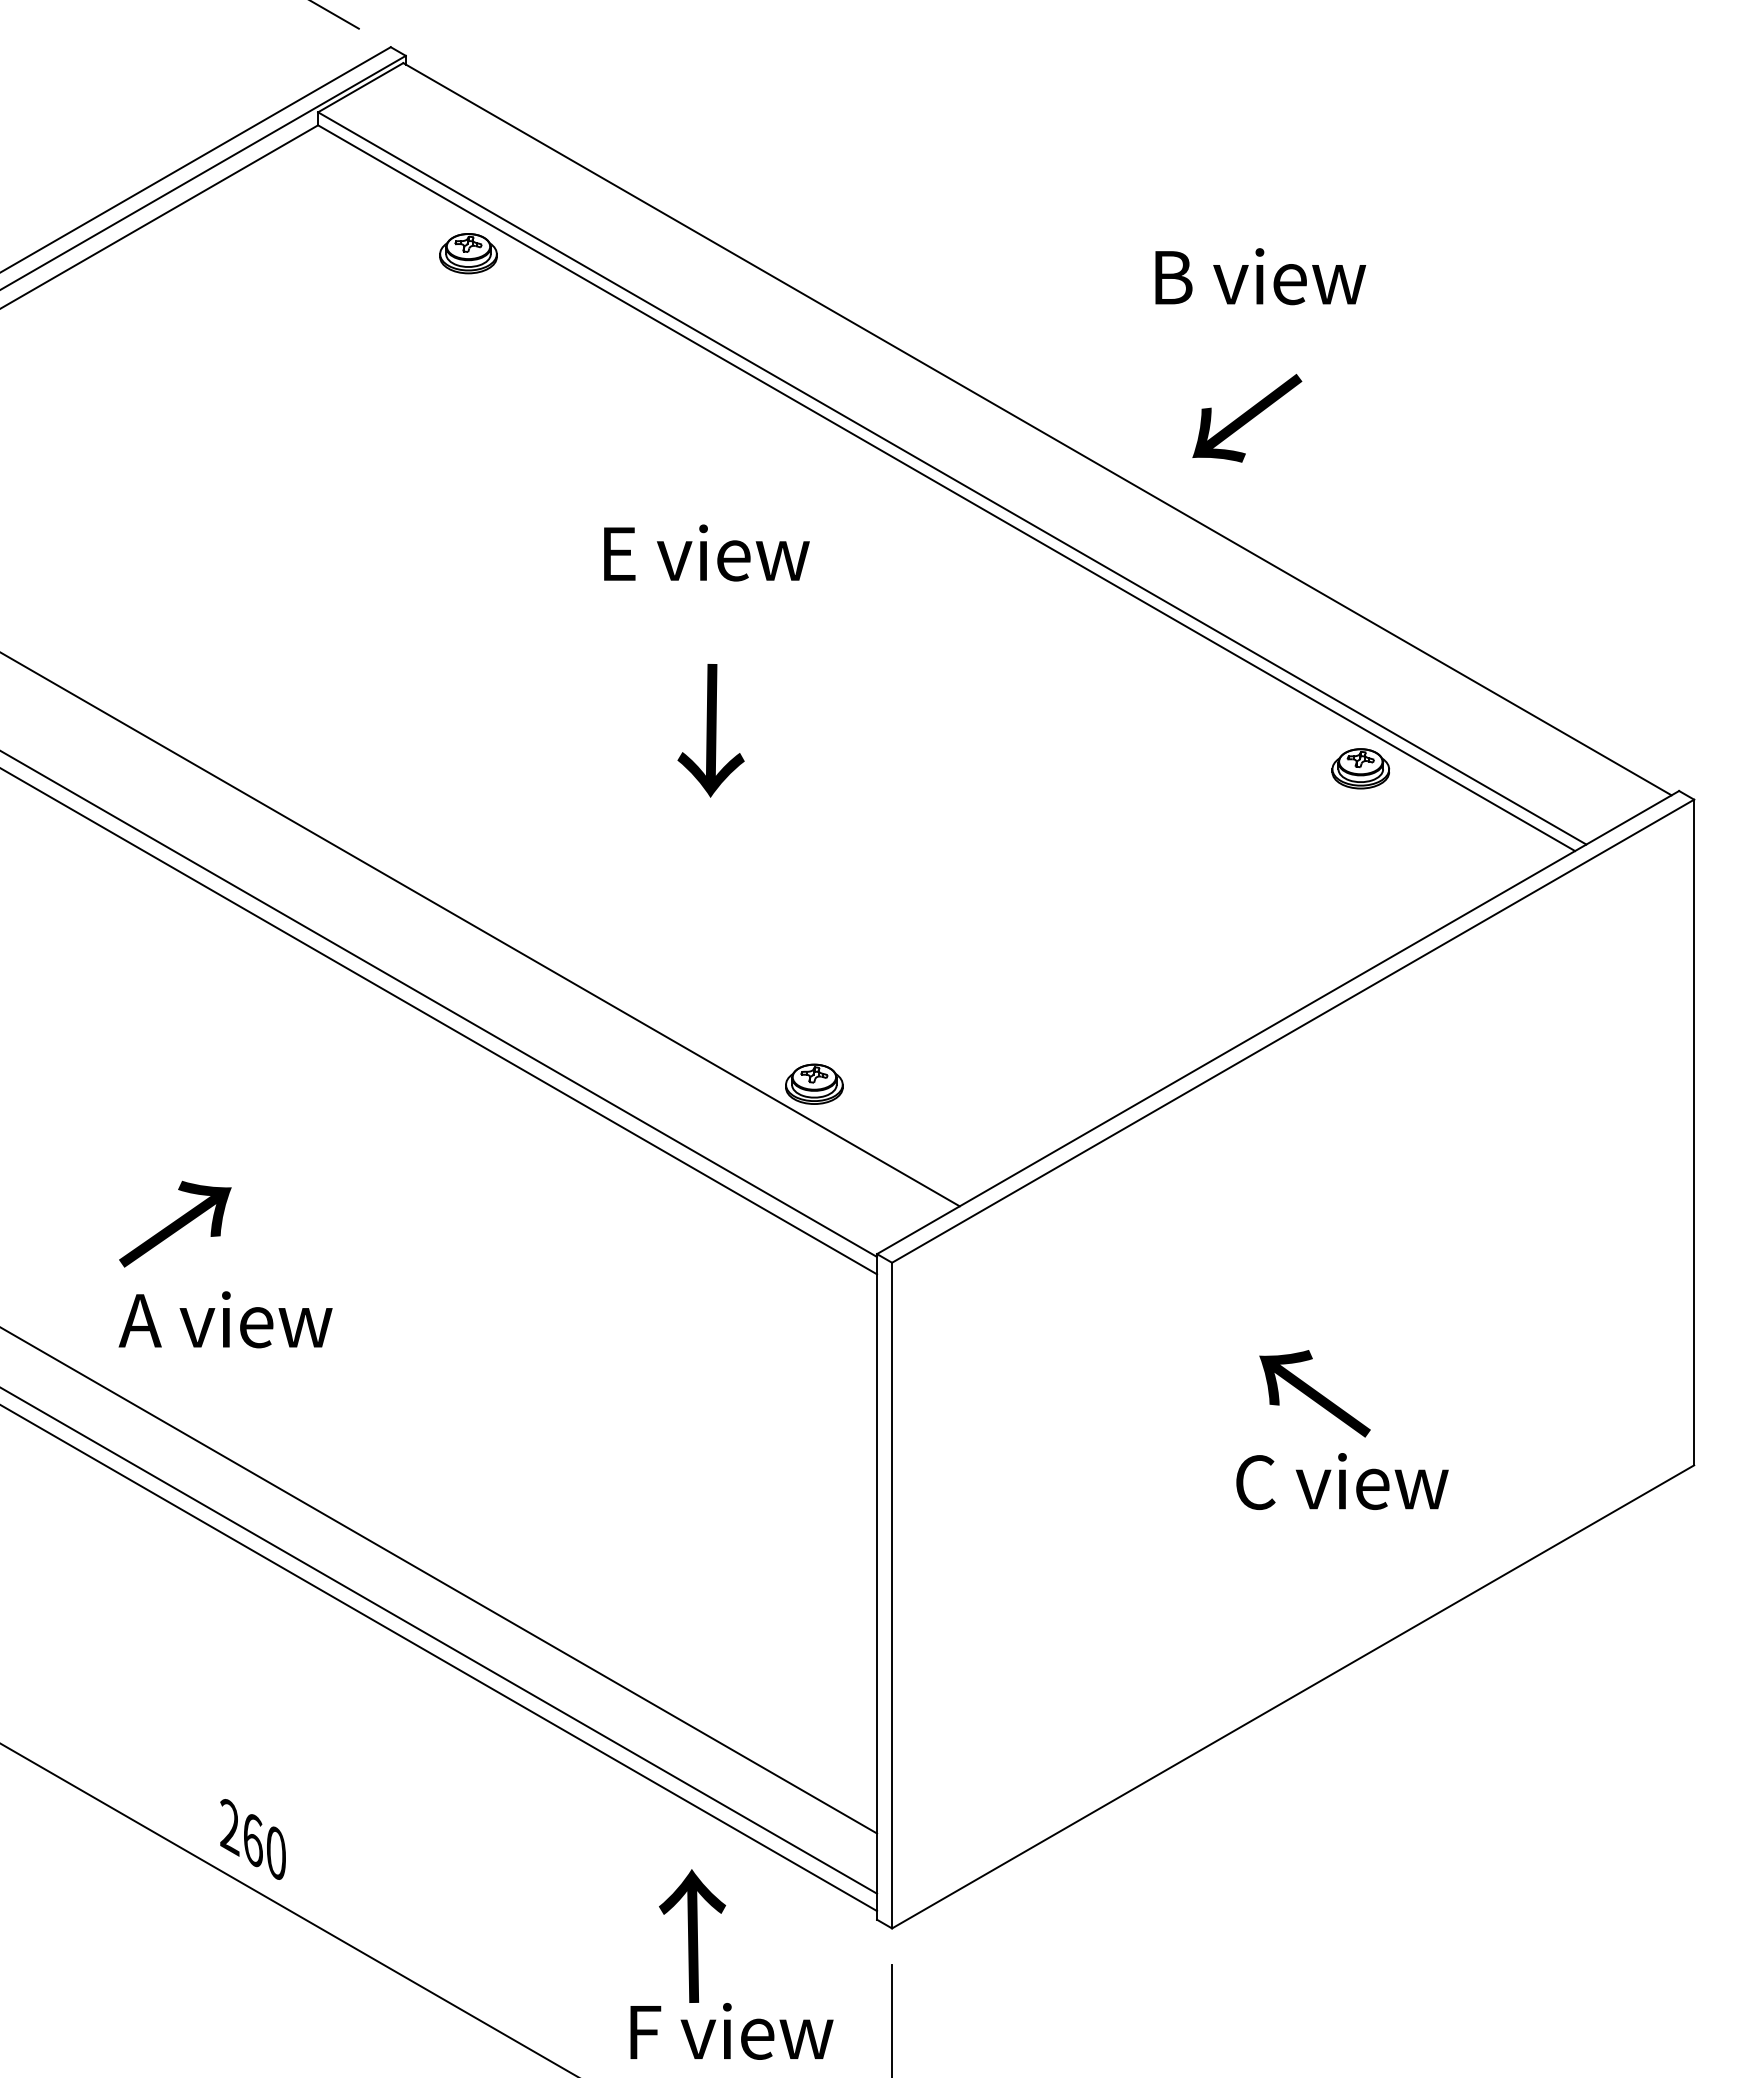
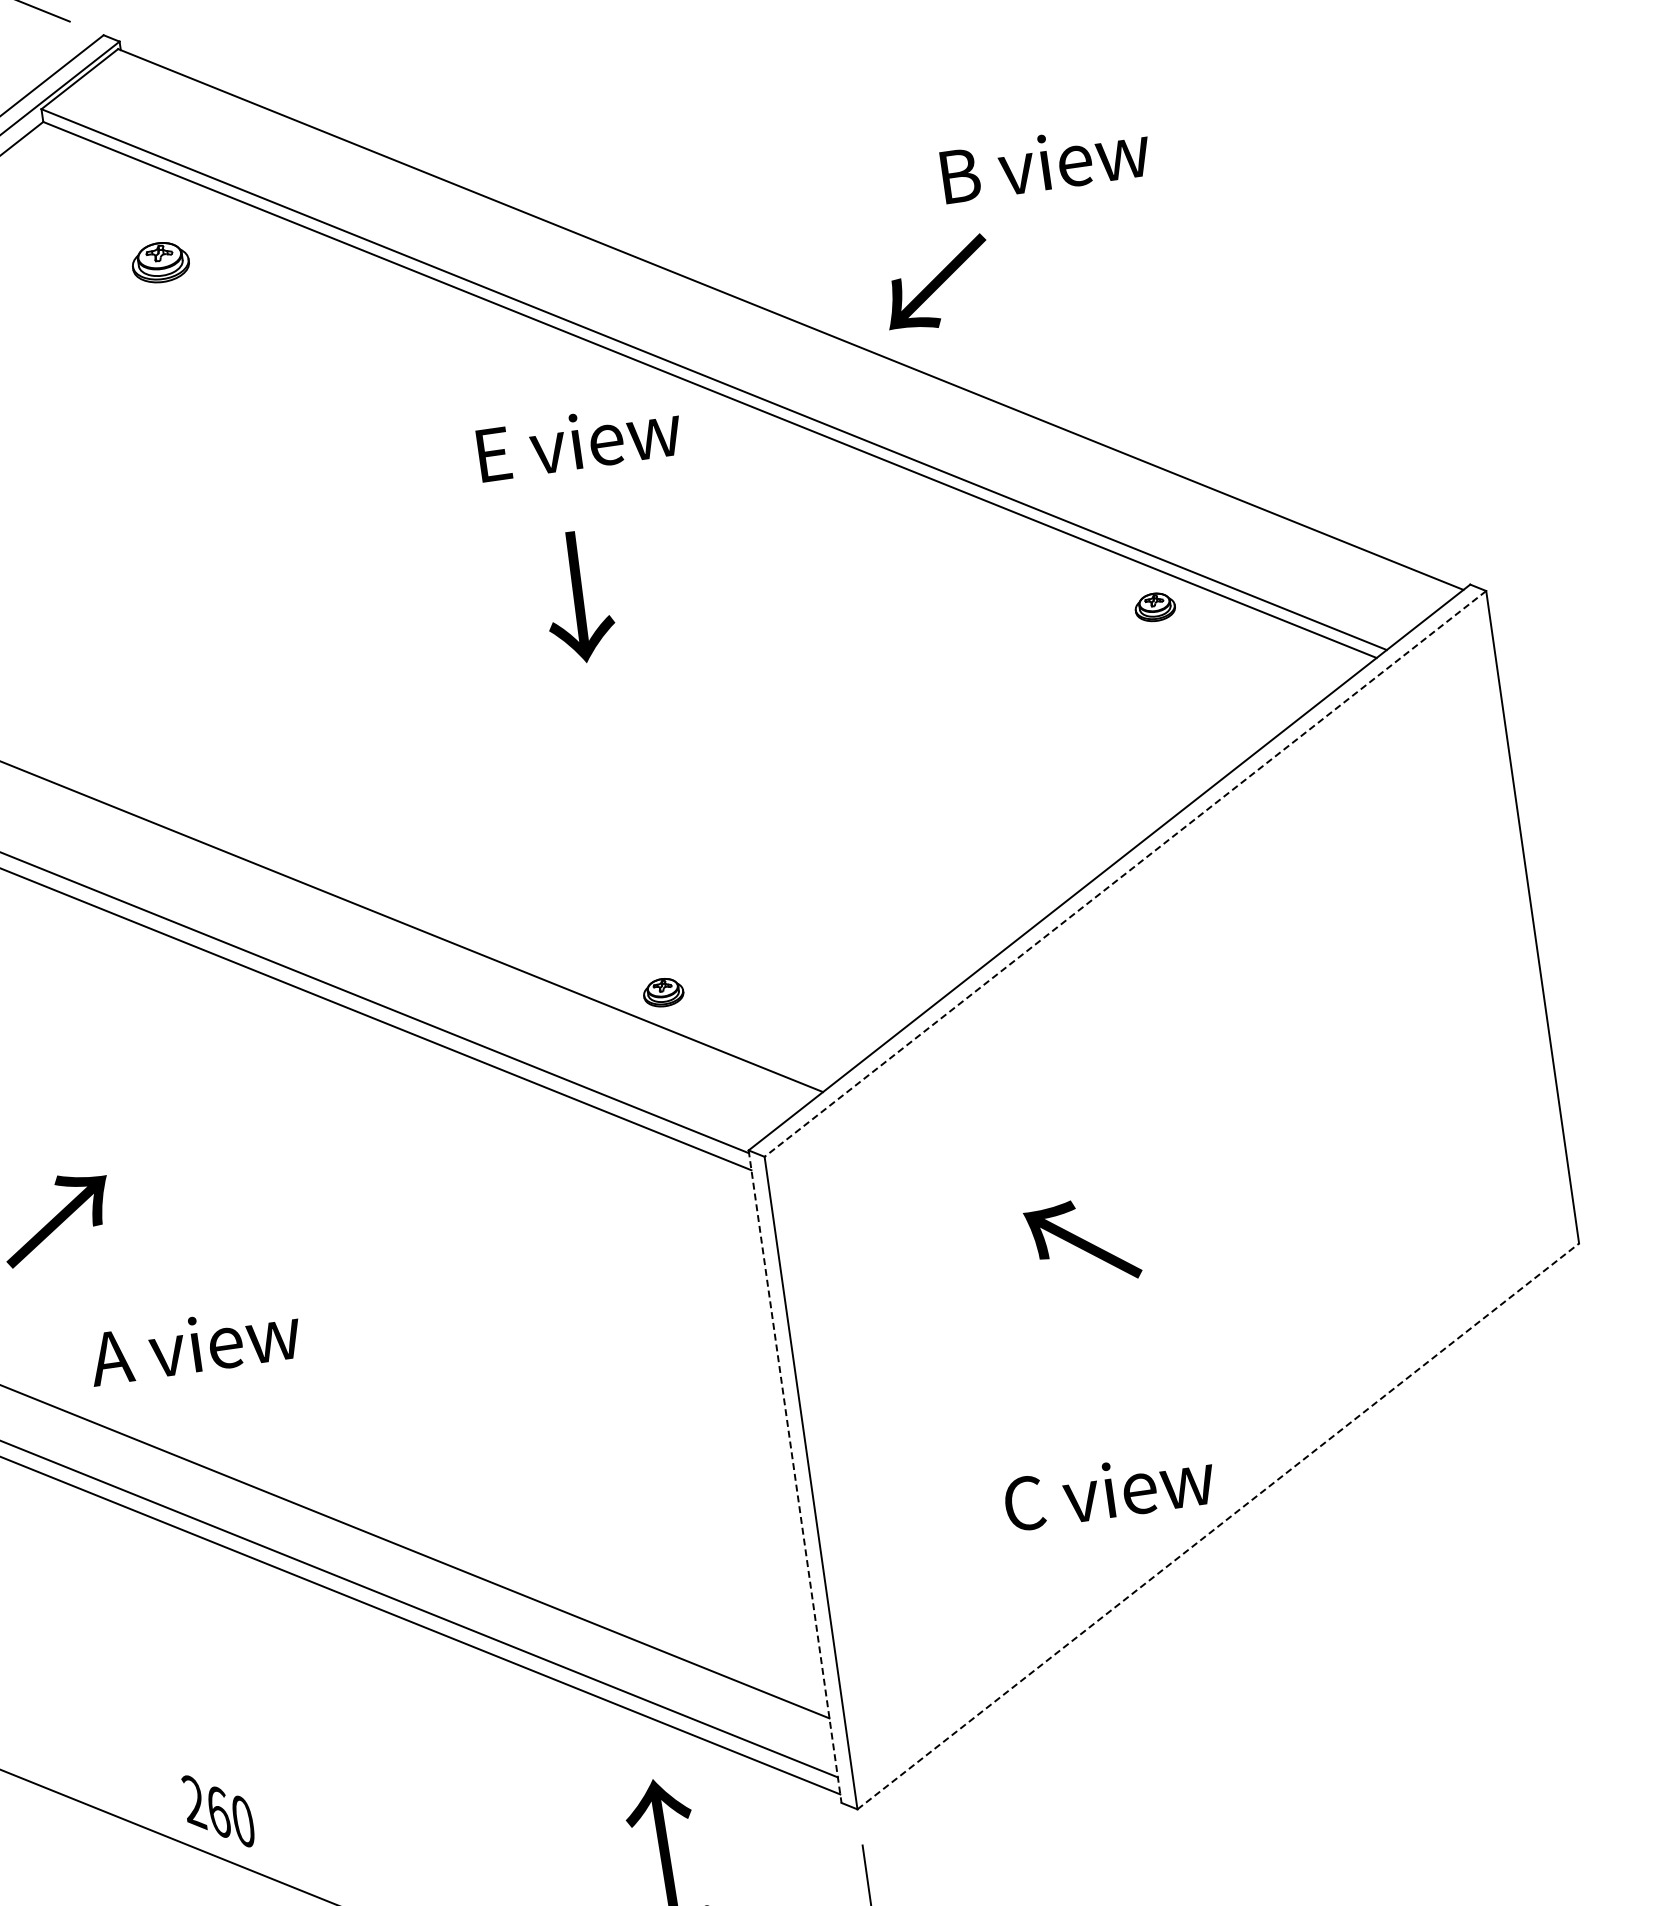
part: (468, 253) -> (160, 262), moved
text: (1260, 276) -> (1045, 162), moved
text: (1247, 418) -> (937, 283), moved
text: (706, 552) -> (579, 440), moved
text: (710, 730) -> (577, 597), moved
part: (1360, 768) -> (1154, 607), size x0.7
line: (1292, 1031) -> (1124, 874), solid -> dashed
part: (814, 1083) -> (663, 991), size x0.7
text: (225, 1319) -> (194, 1344), moved
text: (1314, 1393) -> (1082, 1242), moved
text: (1342, 1481) -> (1109, 1490), moved
line: (877, 1586) -> (795, 1476), solid -> dashed
line: (1293, 1696) -> (1218, 1526), solid -> dashed

